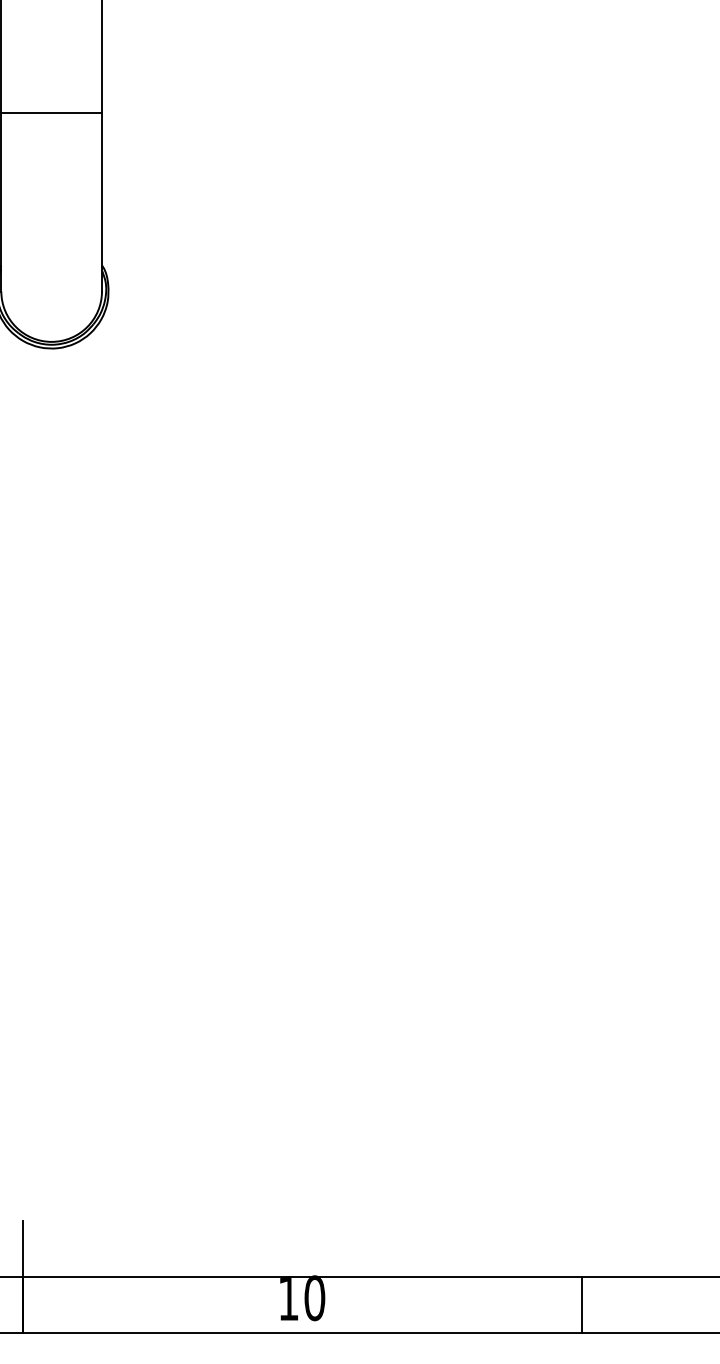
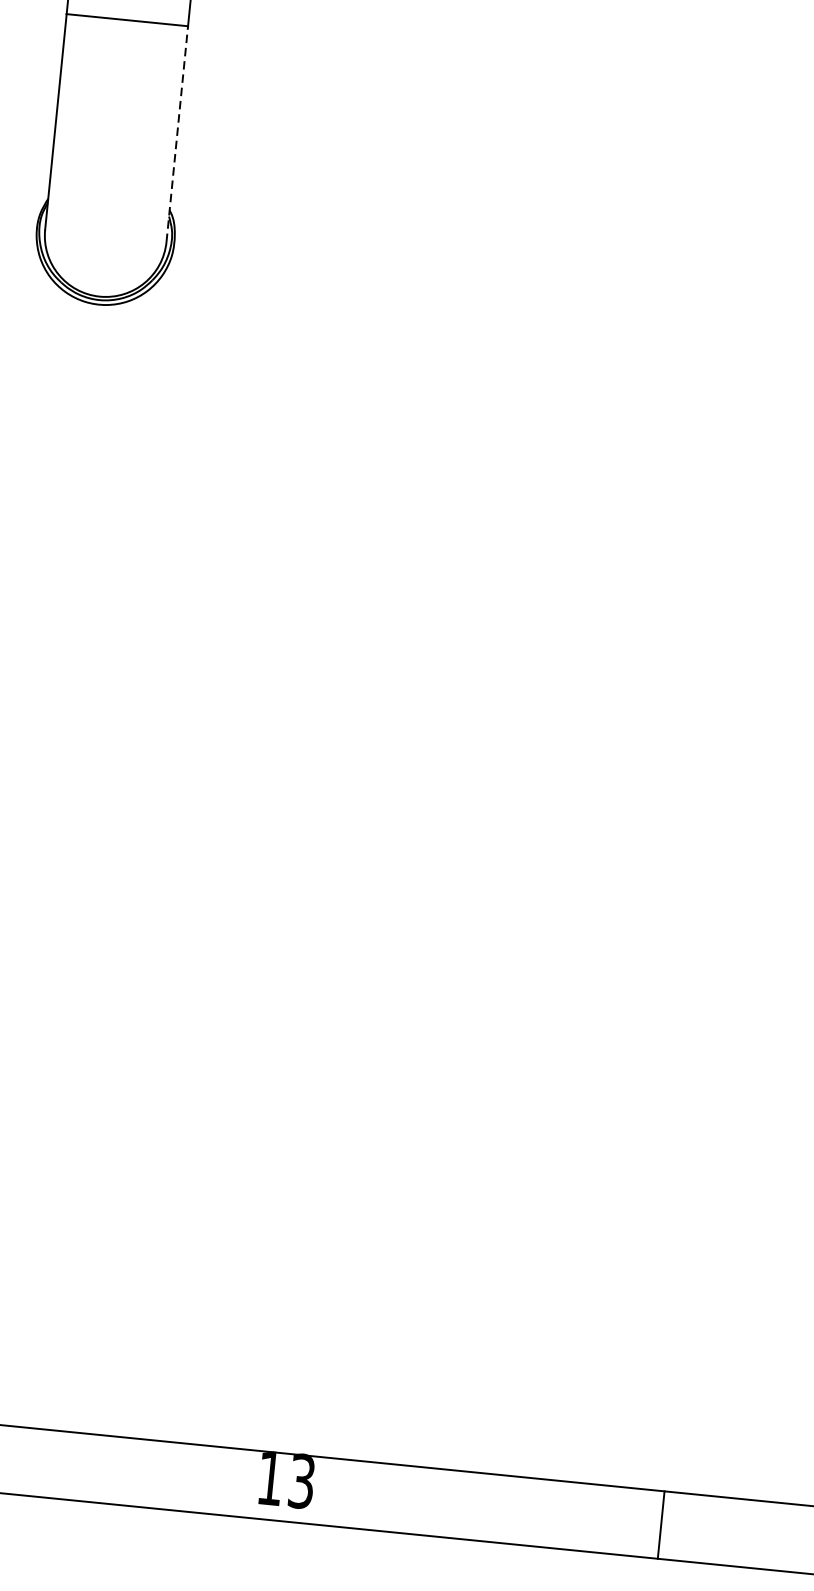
line: (102, 201) -> (177, 133), solid -> dashed
text: (314, 1298) -> (301, 1481), 10 -> 13
line: (582, 1304) -> (661, 1524), moved

